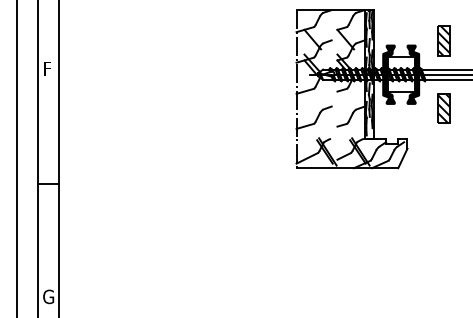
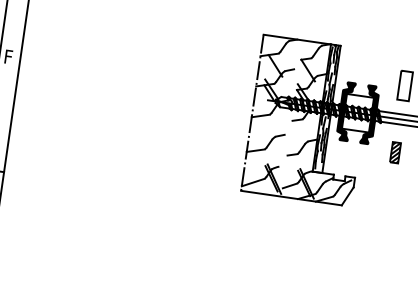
hatch: (443, 40) -> (404, 85), removed
part: (443, 108) -> (395, 152), size x0.7

